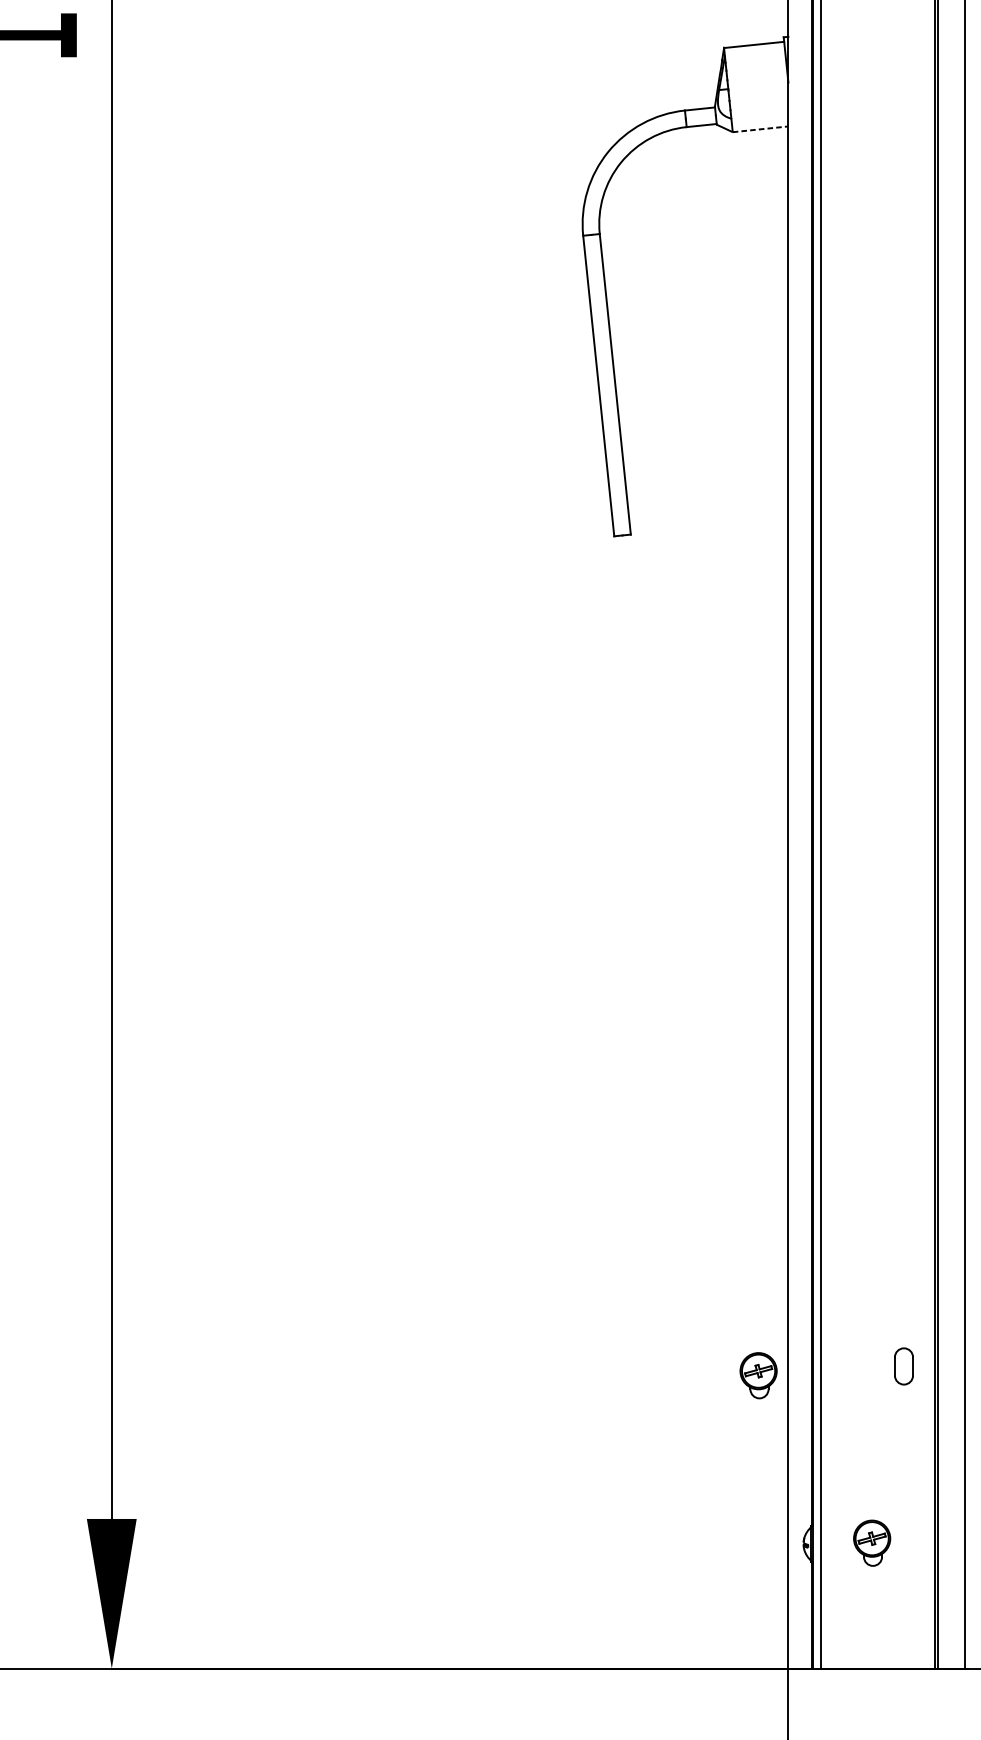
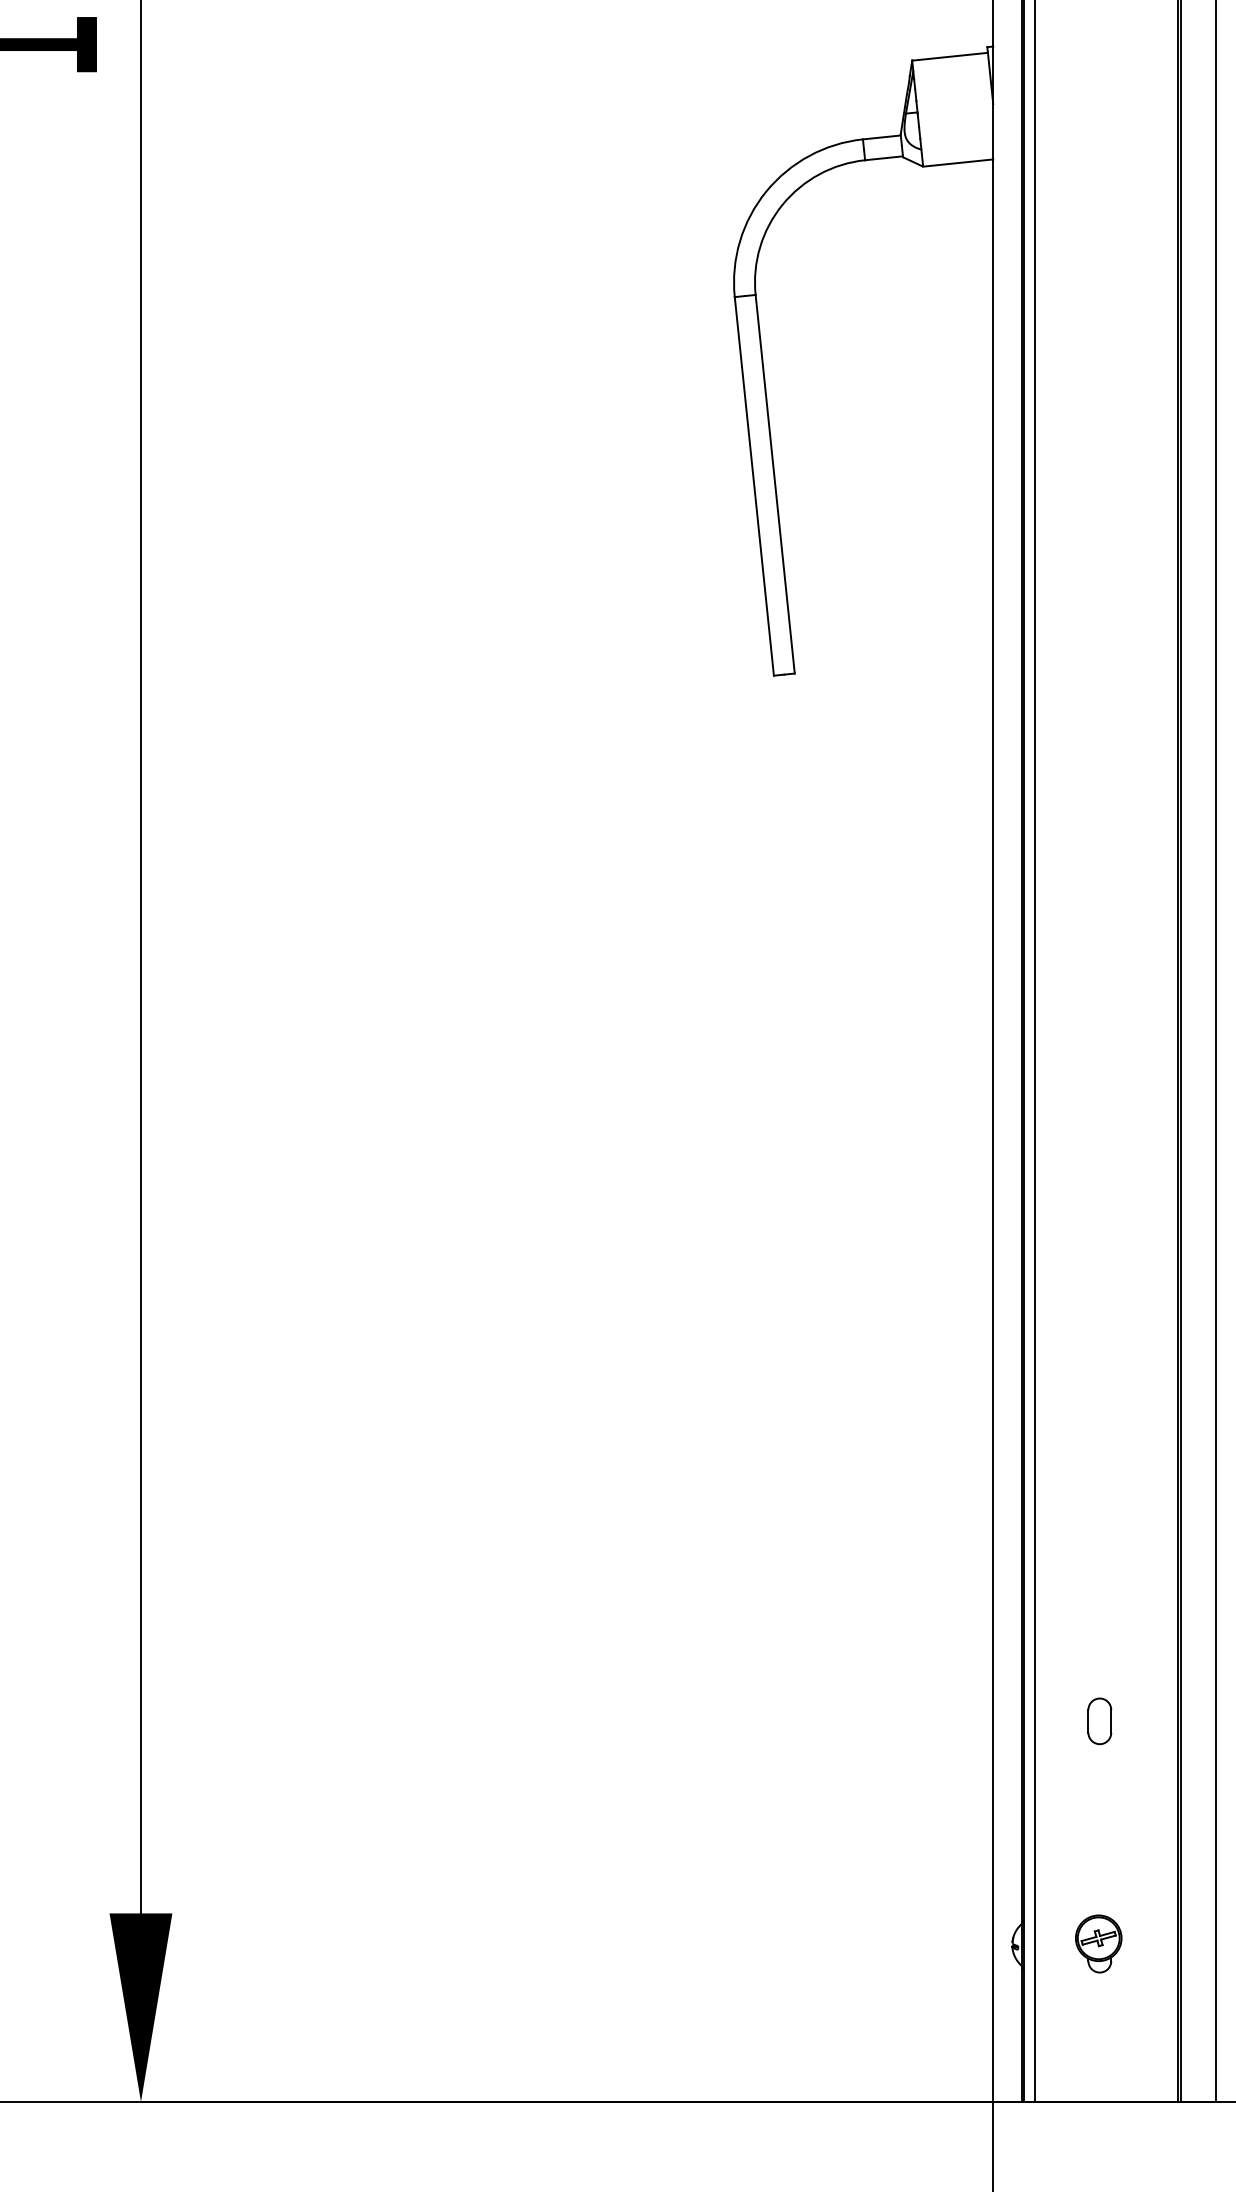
line: (760, 129) -> (958, 163), dashed -> solid
part: (903, 1366) -> (1099, 1721), moved
part: (758, 1375) -> (955, 1732), removed

